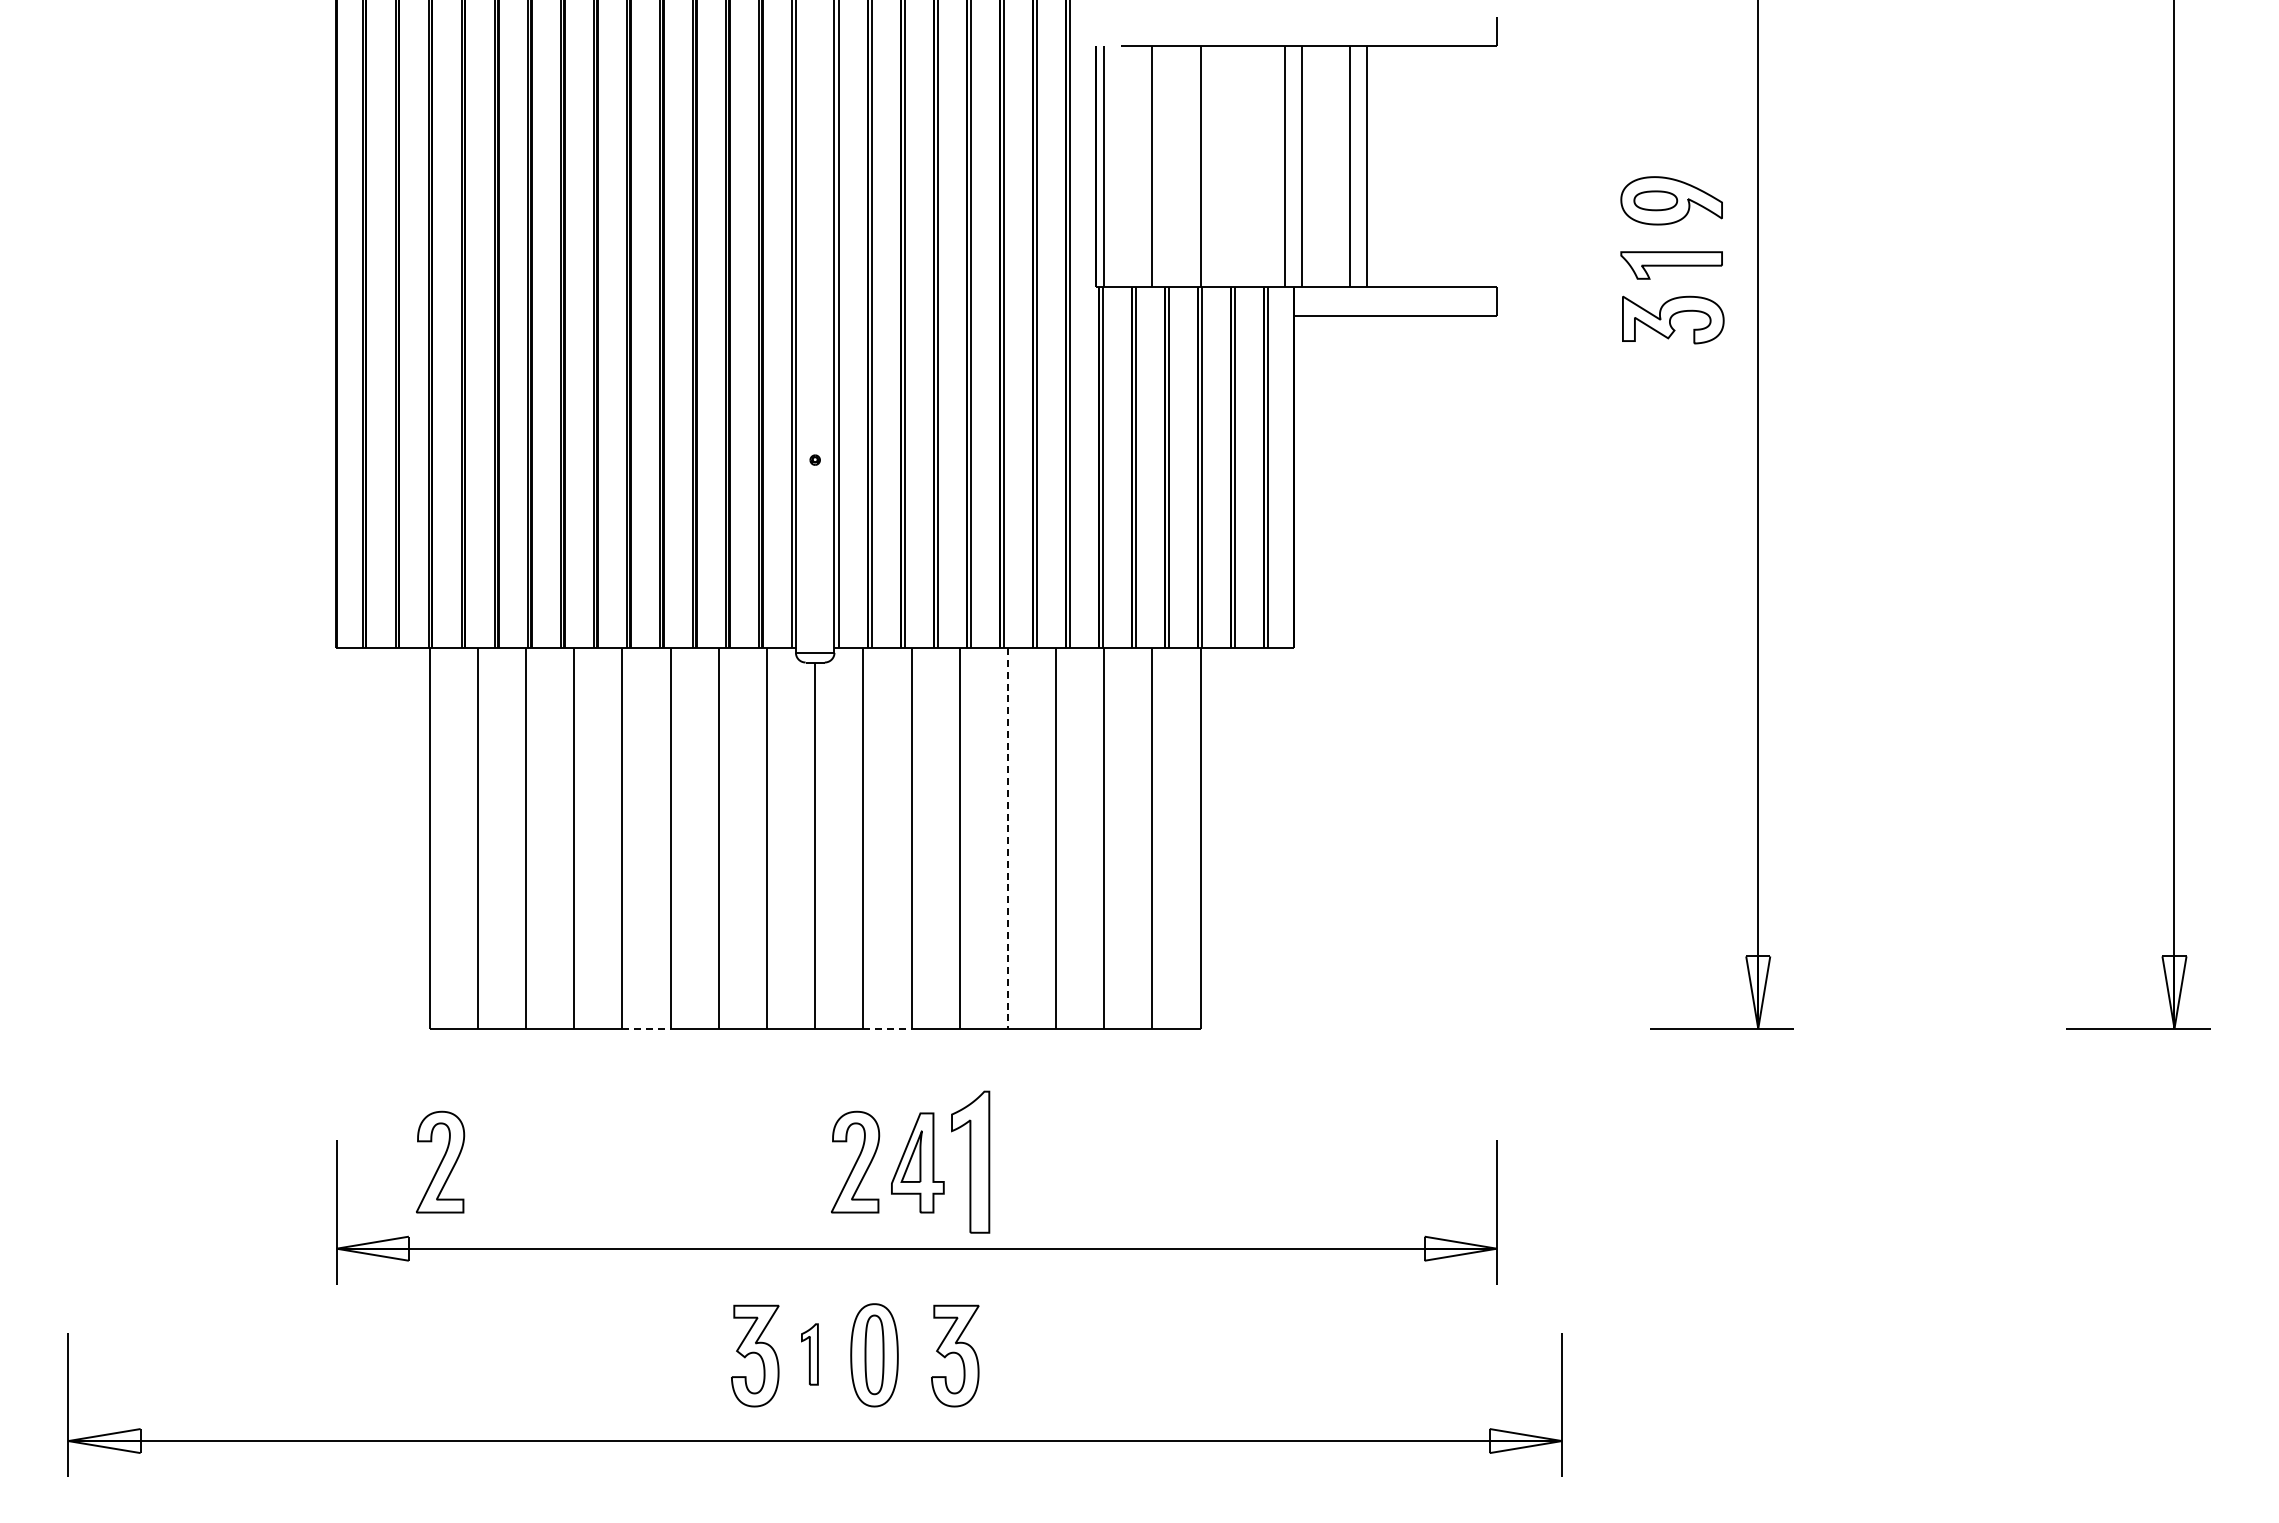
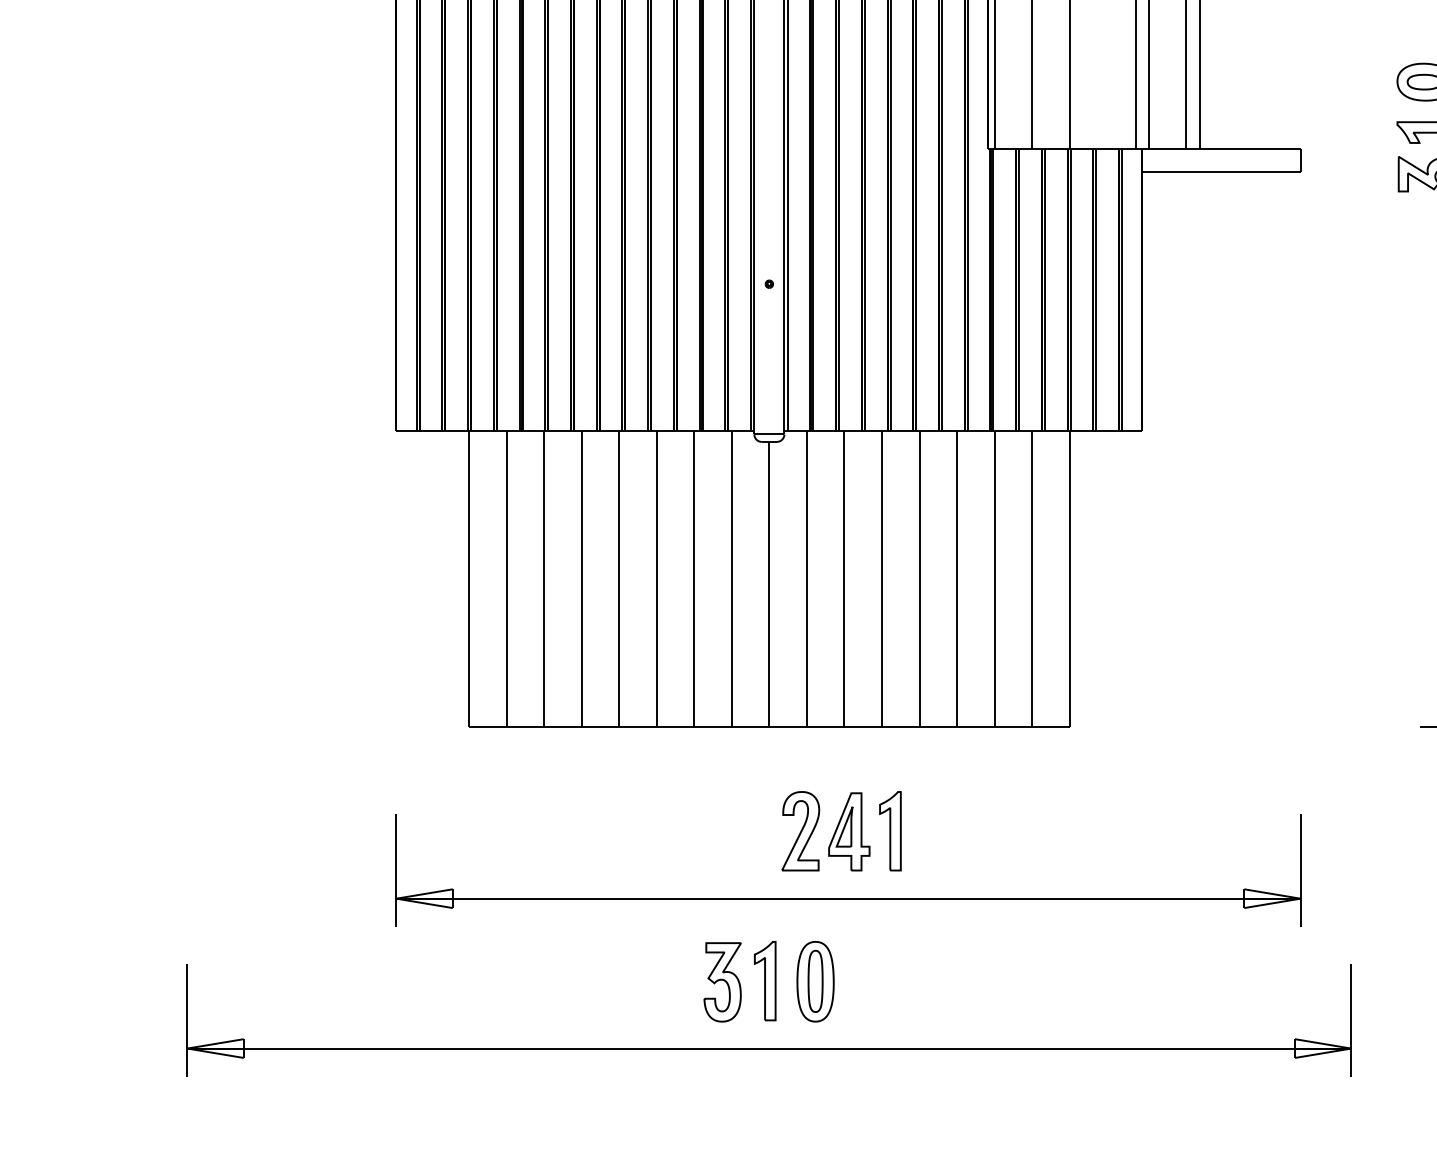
line: (1007, 838) -> (919, 579), dashed -> solid
line: (647, 1028) -> (638, 727), dashed -> solid
line: (887, 1028) -> (825, 727), dashed -> solid
part: (440, 1161) -> (477, 830), removed
part: (970, 1161) -> (890, 830), size x0.71
part: (809, 1354) -> (764, 981), size x1.67
part: (955, 1355) -> (878, 981), removed

